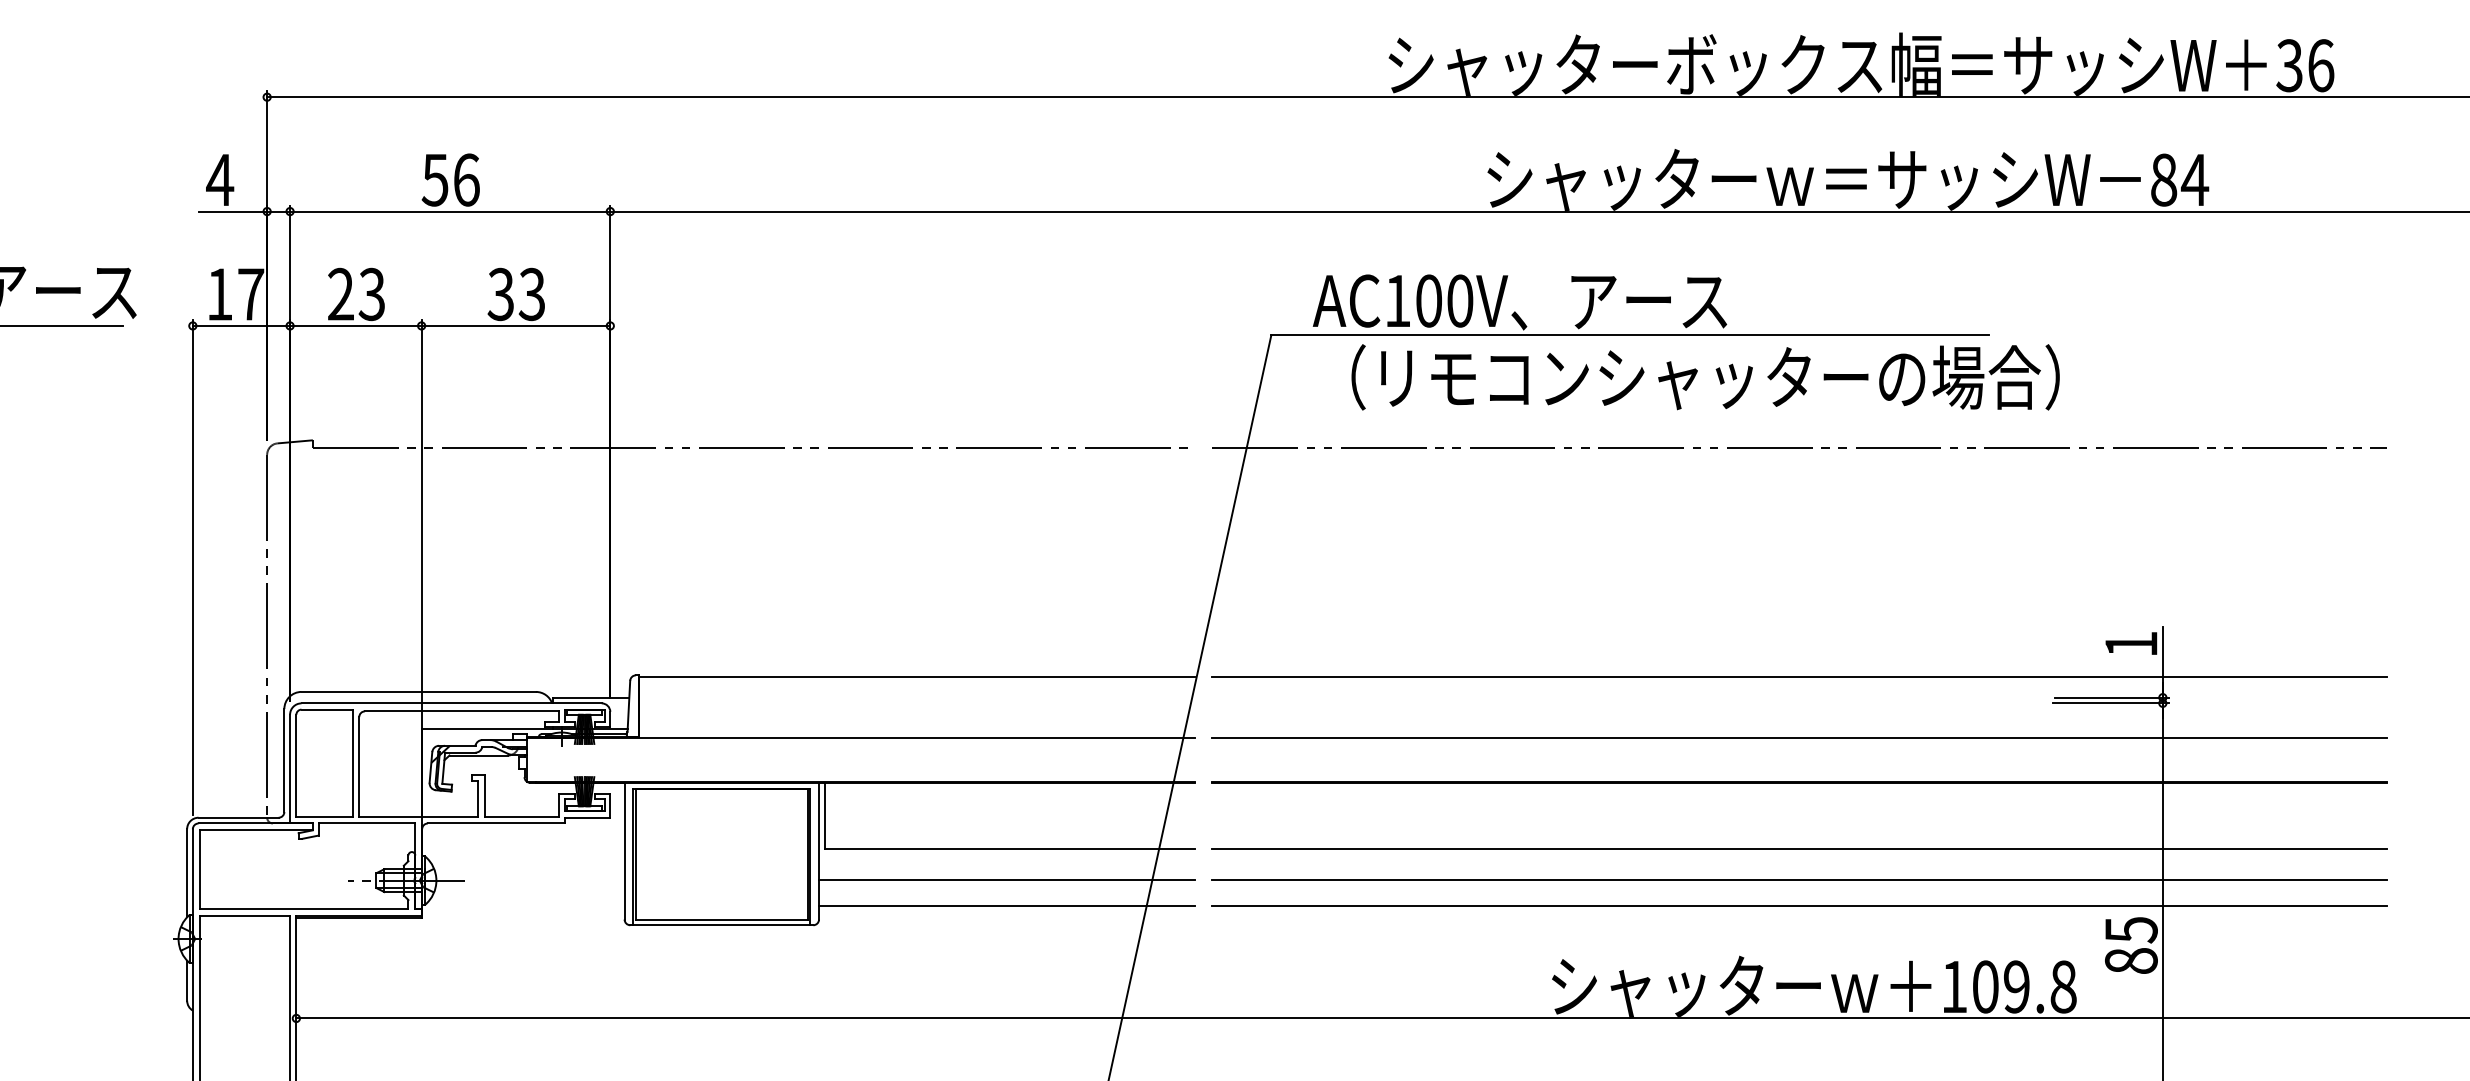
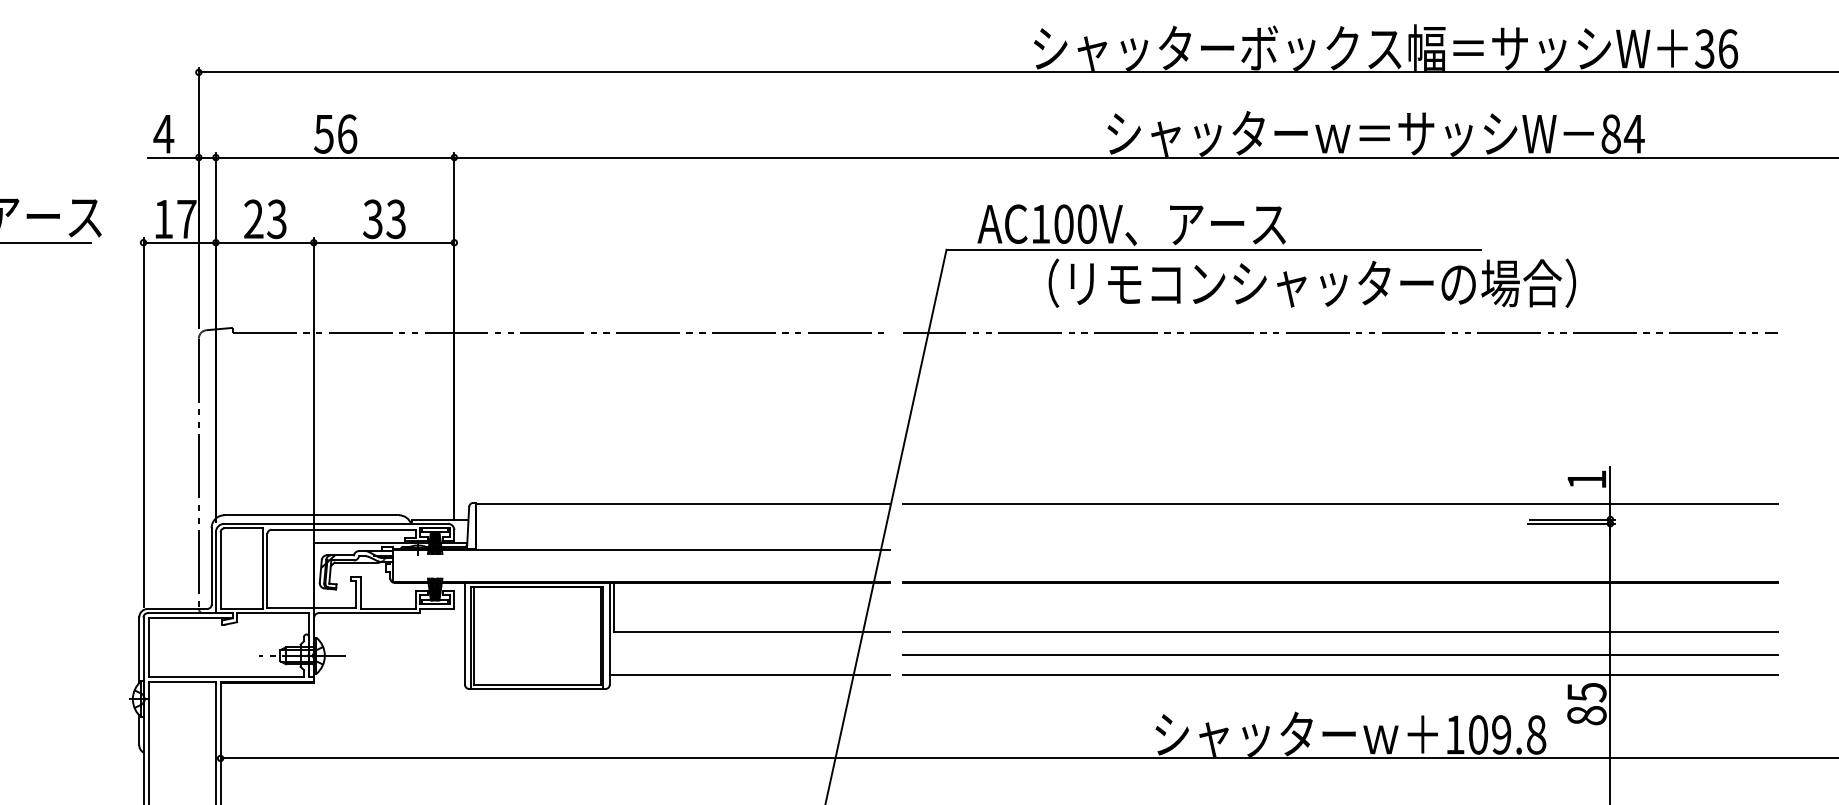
text: (1705, 377) -> (1312, 283), moved
line: (1799, 738) -> (1339, 549), removed
line: (1007, 880) -> (750, 655), removed

